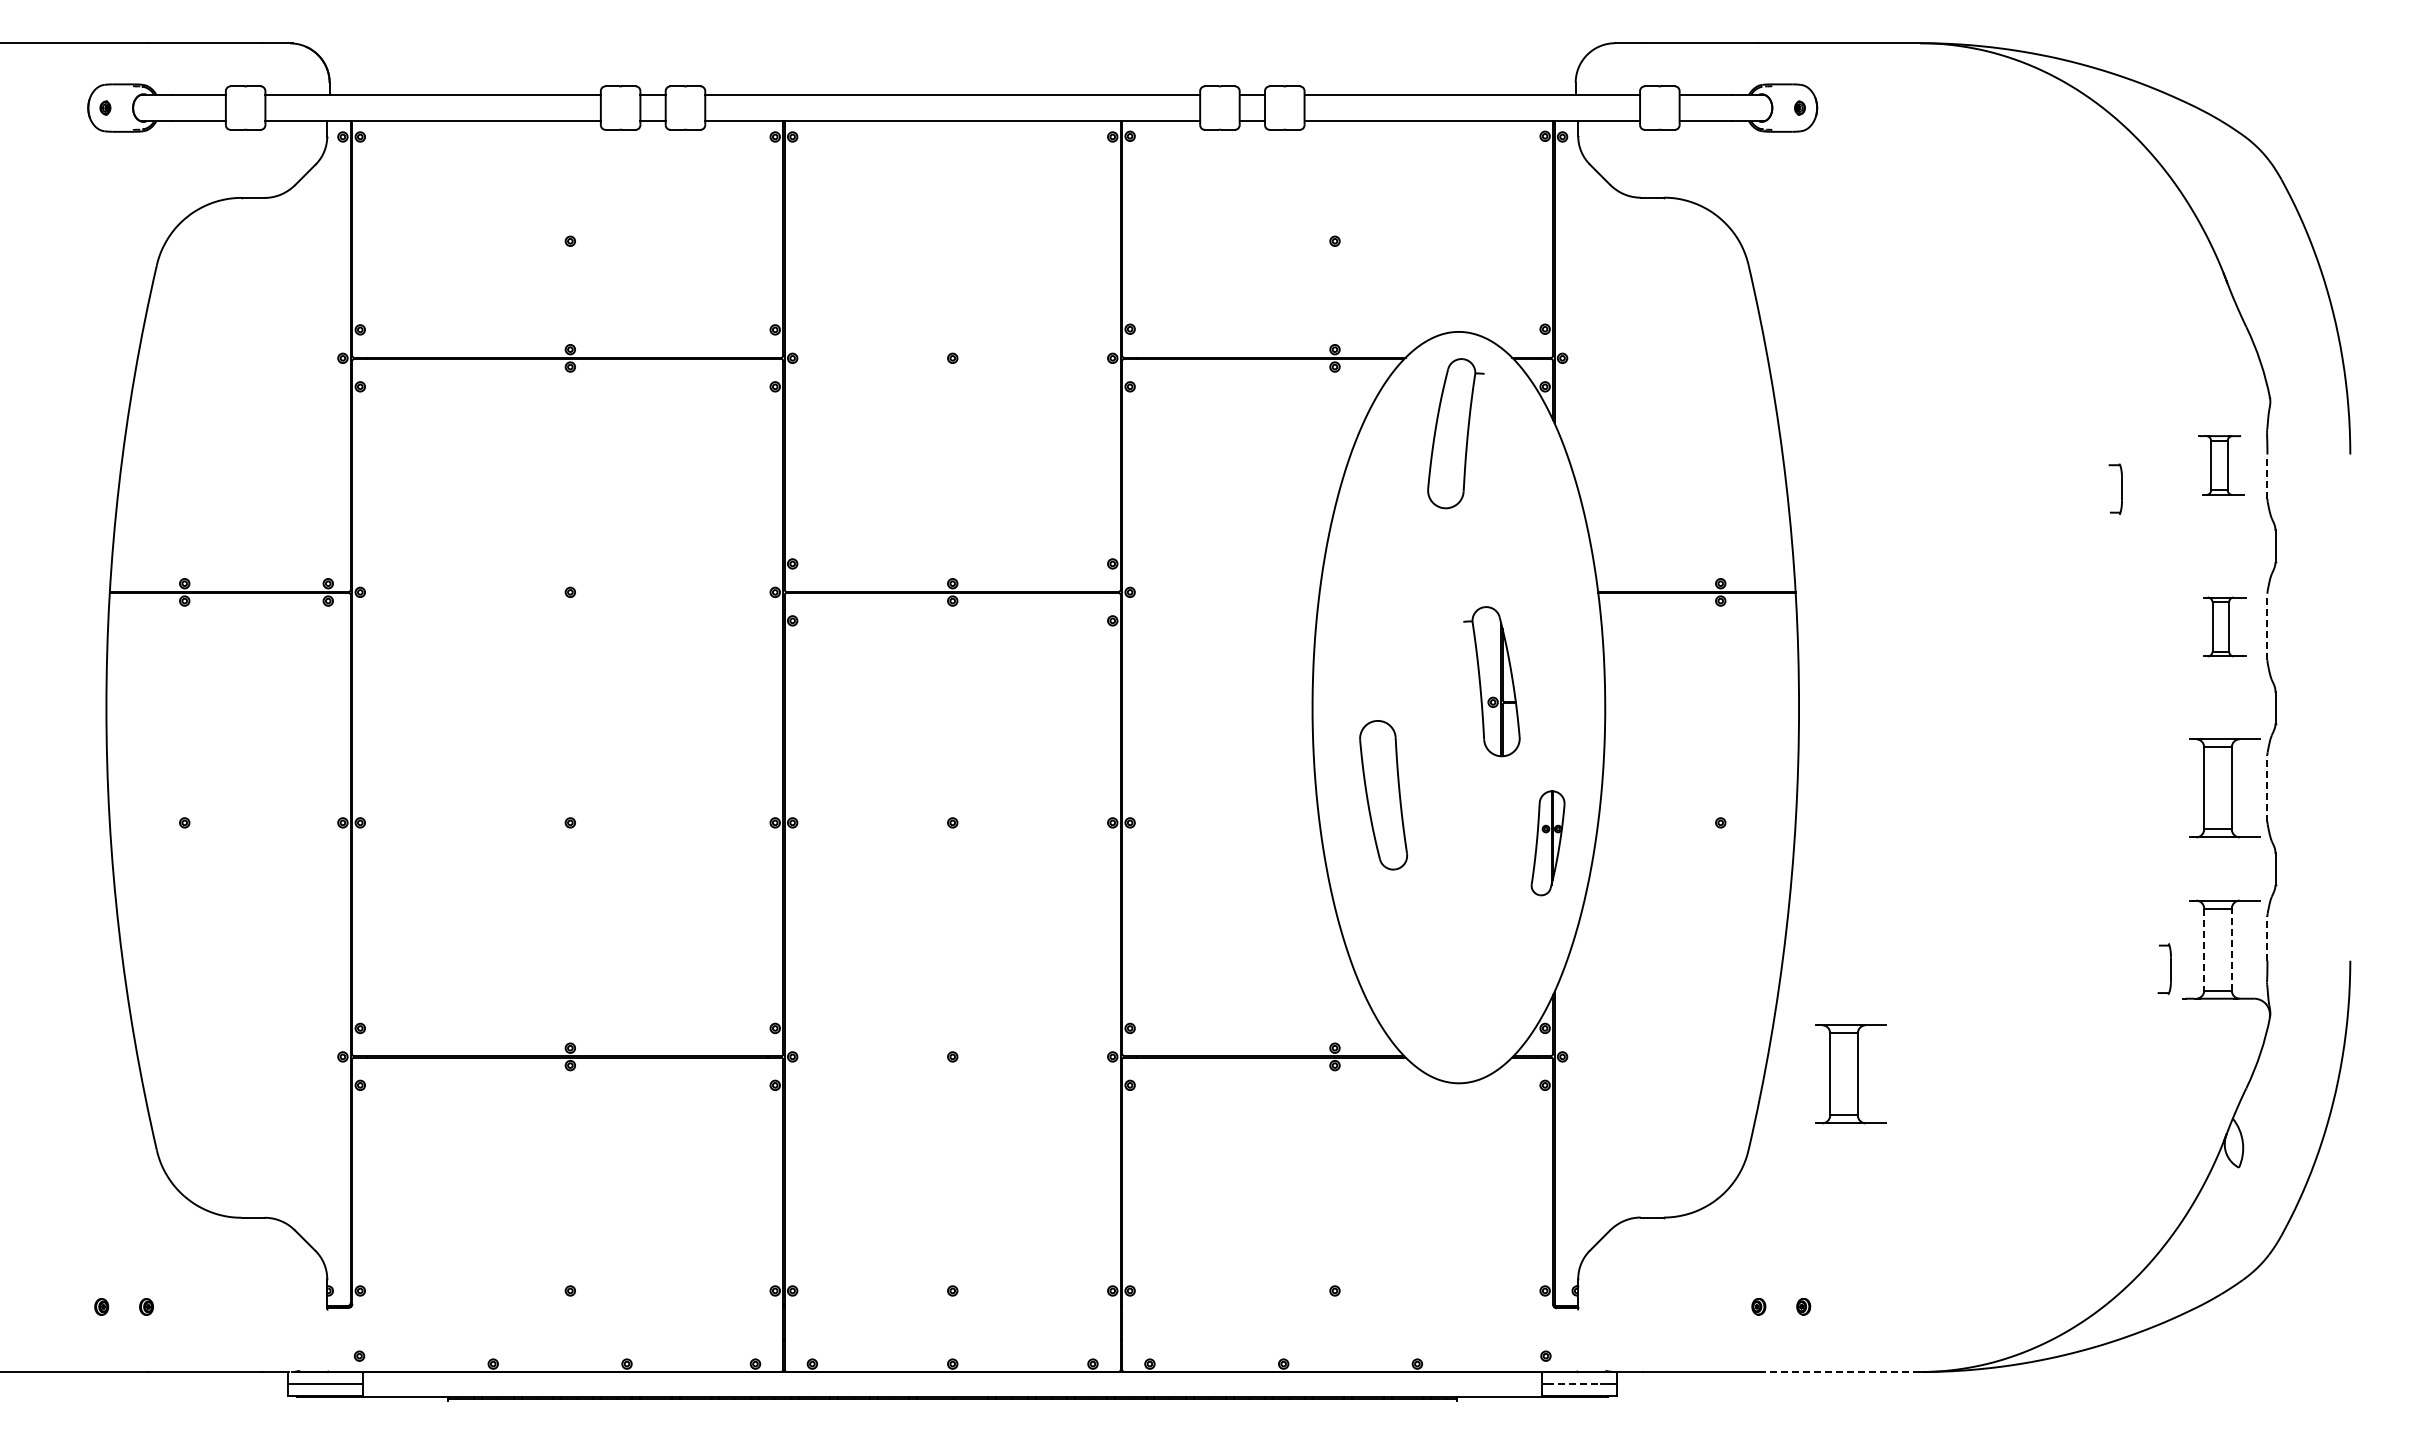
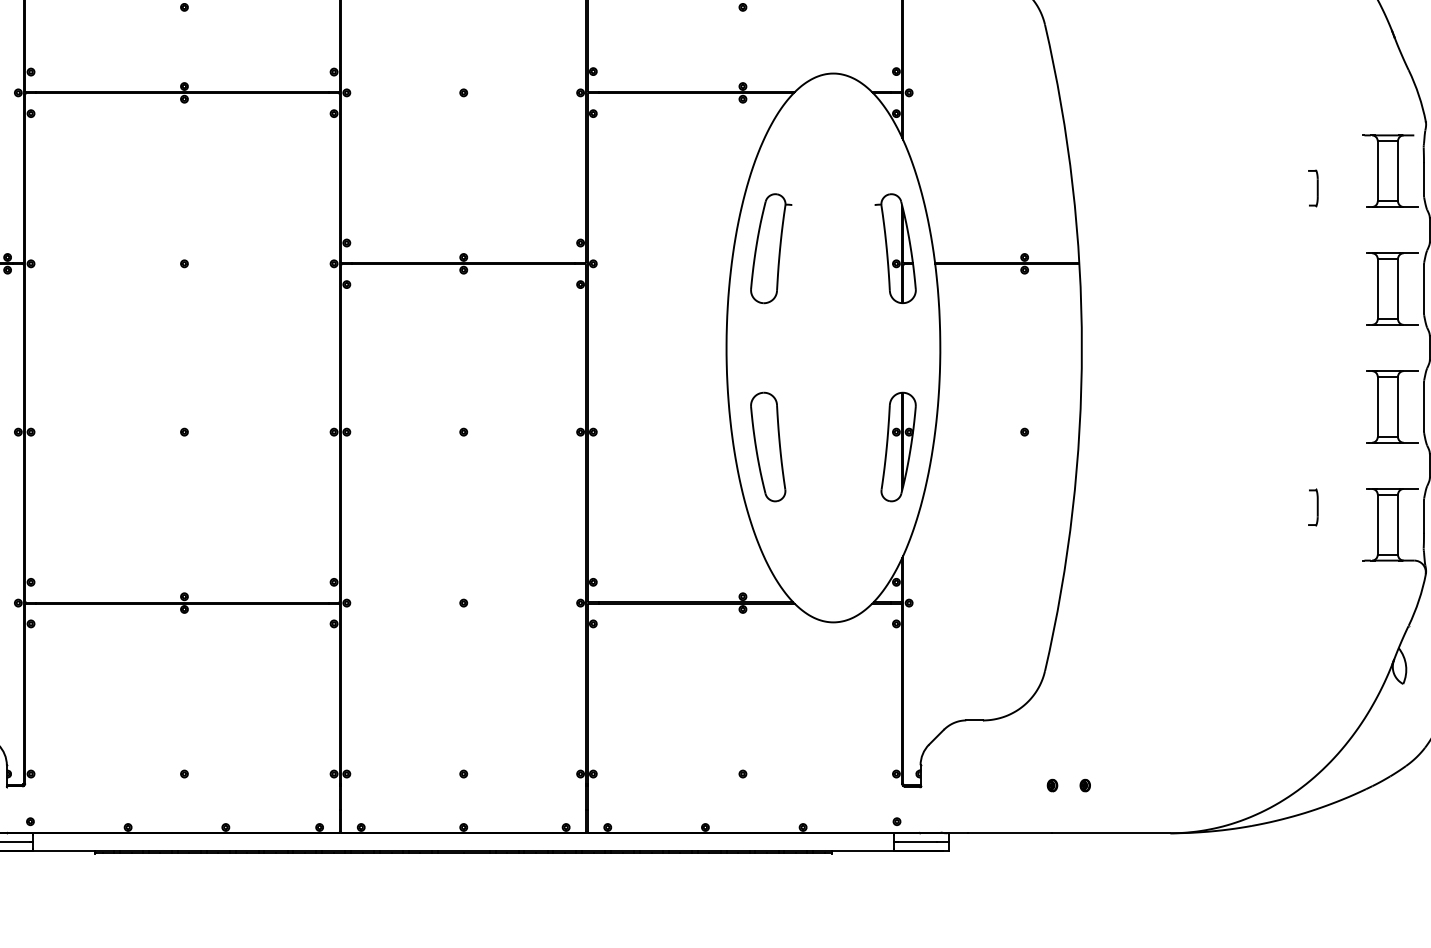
part: (1455, 433) -> (771, 248), moved
part: (2221, 465) -> (1390, 171), size x1.67
line: (2267, 476) -> (1424, 179), dashed -> solid
part: (2224, 626) -> (1392, 288), size x1.67
line: (2267, 626) -> (1424, 288), dashed -> solid
part: (1491, 681) -> (895, 248), moved
line: (2267, 787) -> (1424, 406), dashed -> solid
part: (1383, 795) -> (768, 447), moved
part: (1547, 843) -> (898, 447), size x1.43
line: (2267, 938) -> (1424, 516), dashed -> solid
line: (2231, 949) -> (1397, 524), dashed -> solid
line: (2204, 950) -> (1378, 525), dashed -> solid
part: (2164, 969) -> (1313, 507), moved
part: (1850, 1074) -> (1119, 615), removed
line: (1838, 1372) -> (1110, 833), dashed -> solid
line: (1574, 1383) -> (917, 841), dashed -> solid

